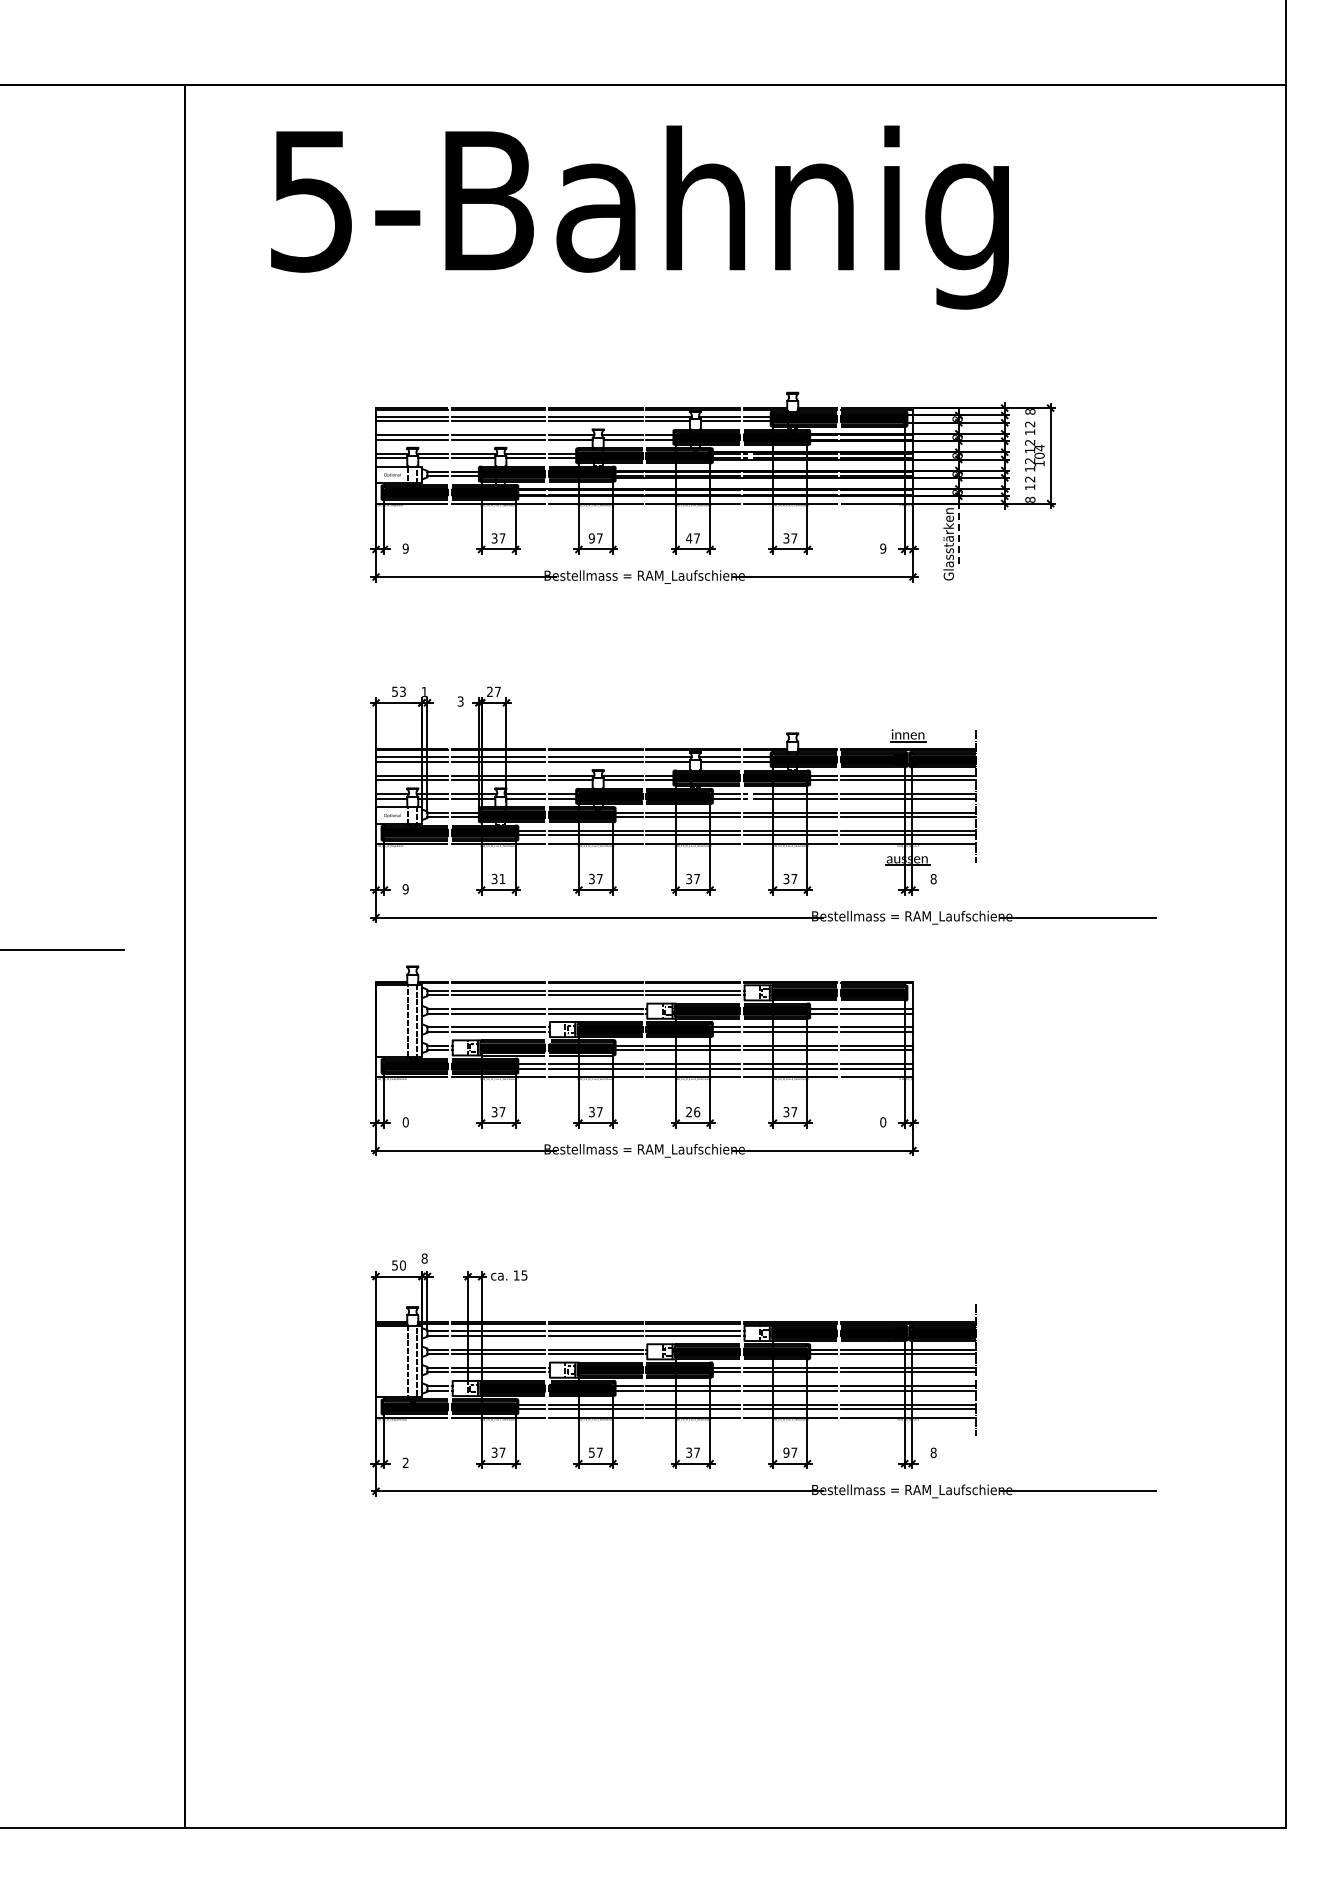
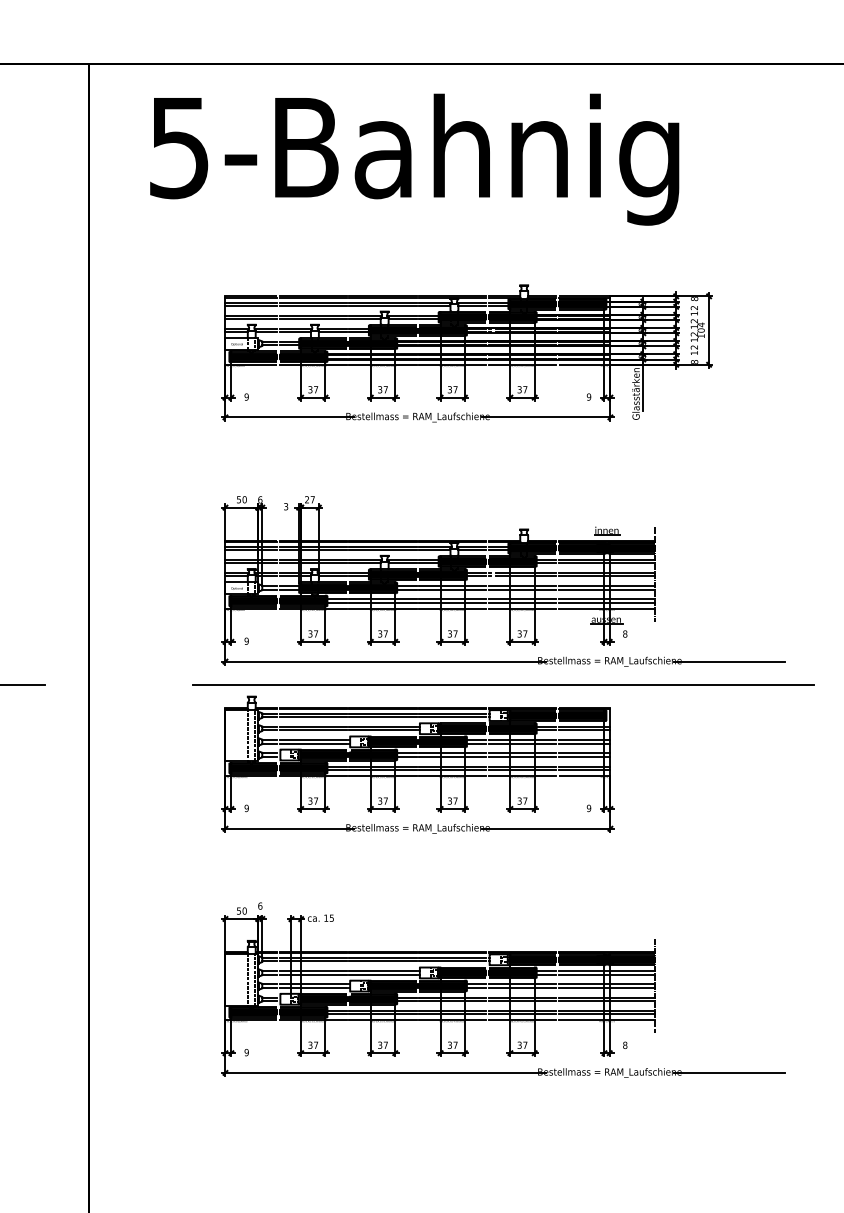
line: (958, 534) -> (643, 386), dashed -> solid
text: (591, 538) -> (379, 389), 97 -> 37
text: (688, 538) -> (449, 389), 47 -> 37
text: (402, 691) -> (244, 499), 53 -> 50
text: (424, 691) -> (260, 499), 1 -> 6
text: (502, 879) -> (316, 634), 31 -> 37
line: (763, 949) -> (503, 684), added
text: (693, 1112) -> (453, 801), 26 -> 37
text: (405, 1122) -> (246, 808), 0 -> 9
text: (883, 1122) -> (589, 808), 0 -> 9
text: (424, 1258) -> (260, 906), 8 -> 6
text: (591, 1452) -> (379, 1045), 57 -> 37
text: (786, 1452) -> (519, 1045), 97 -> 37
text: (405, 1462) -> (246, 1052), 2 -> 9

